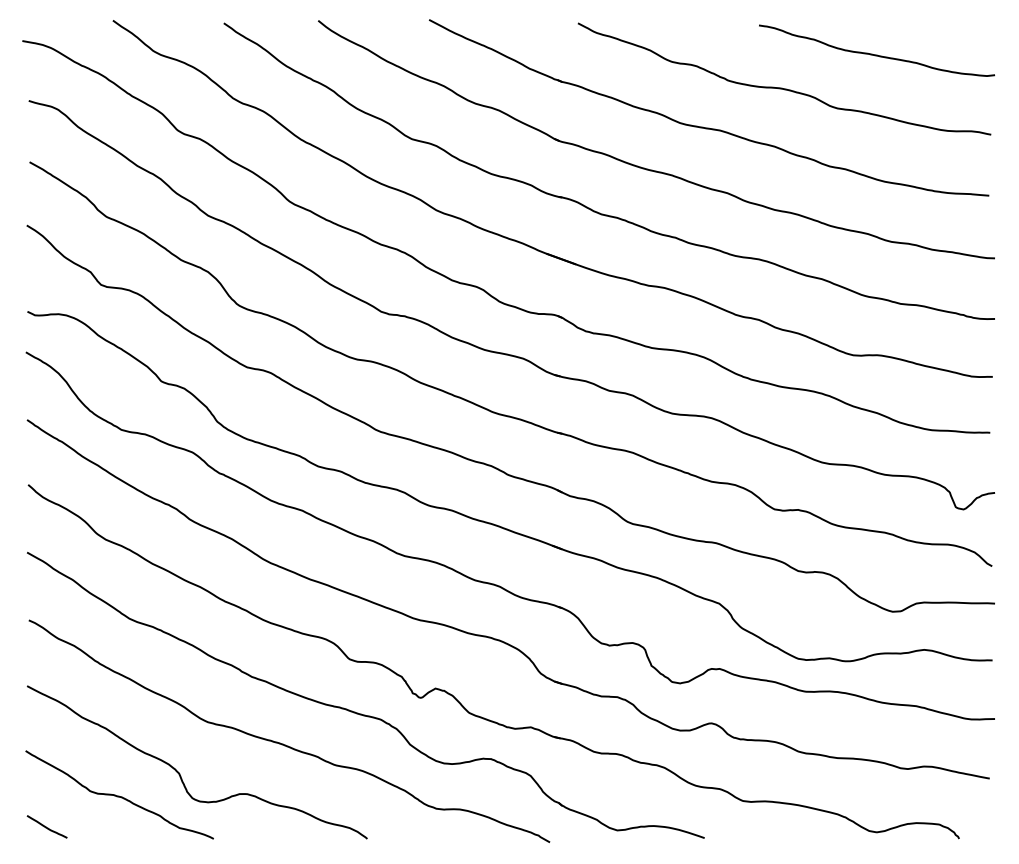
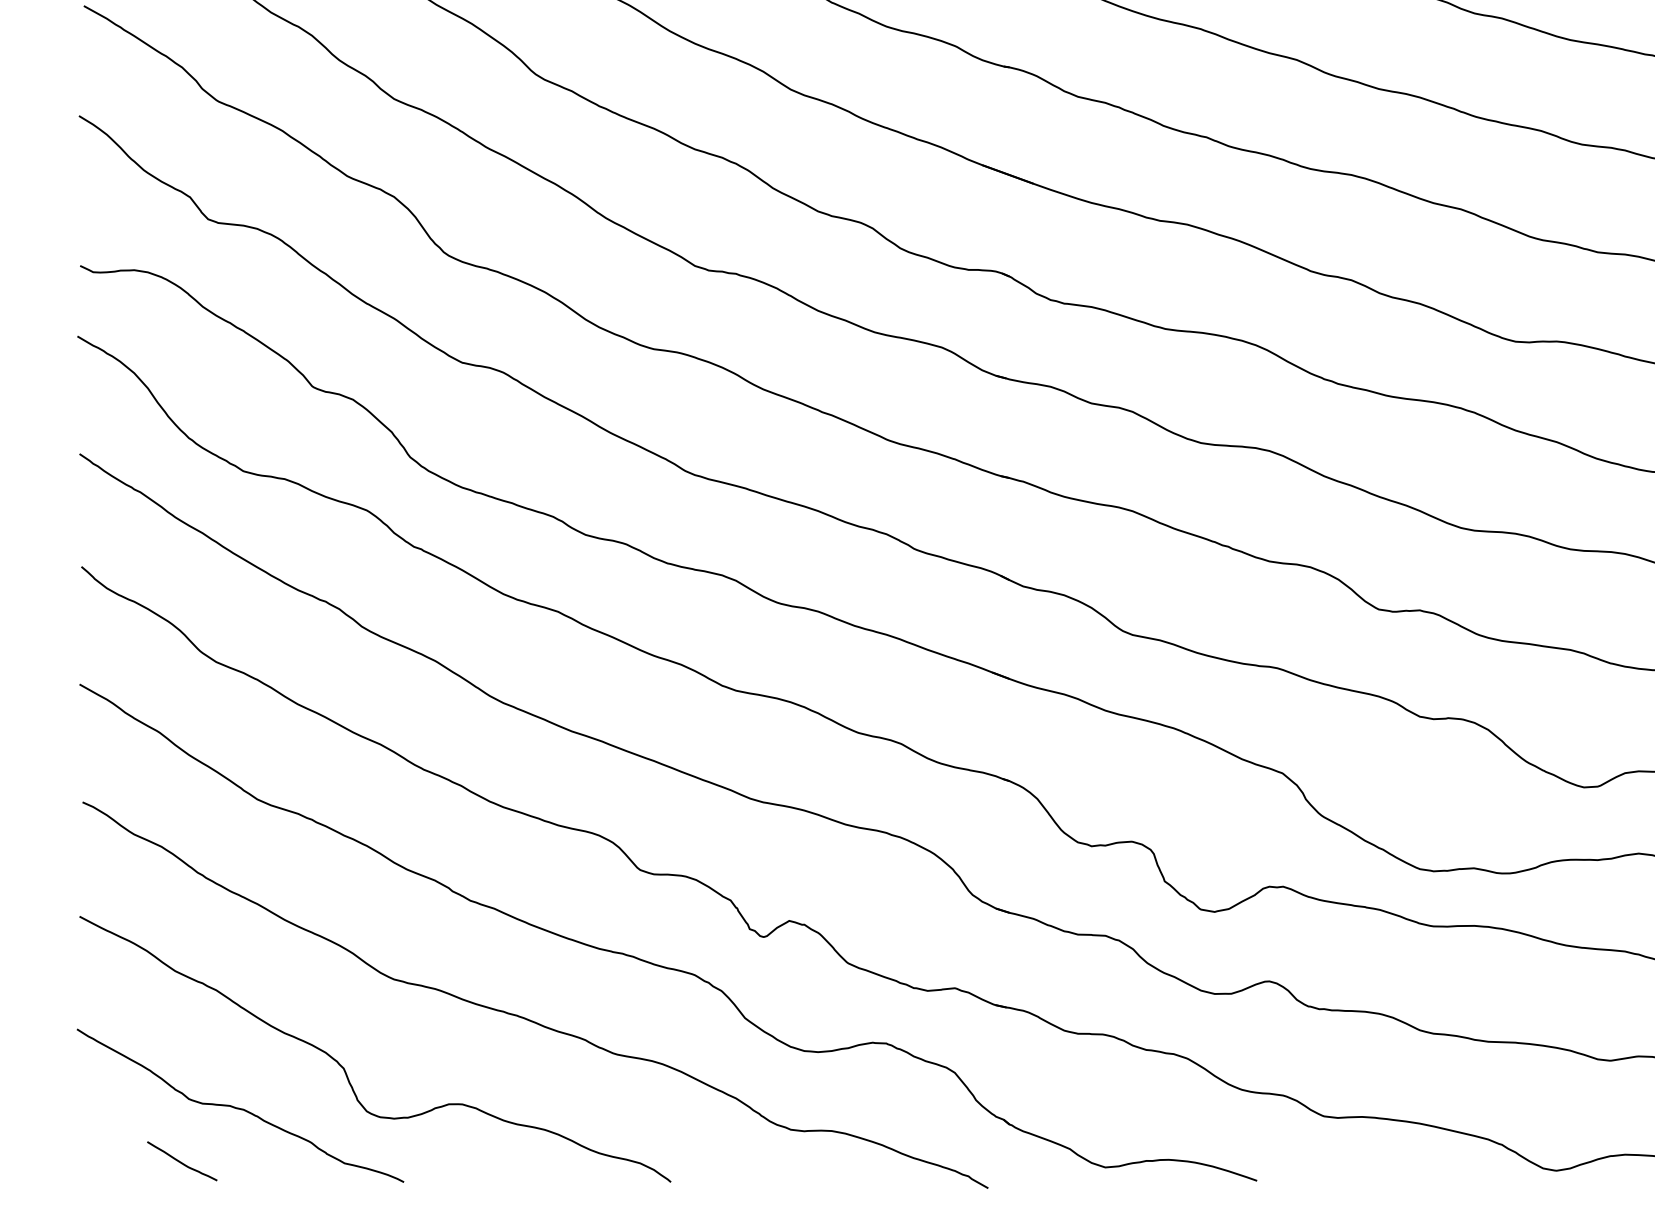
curve: (46, 826) -> (181, 1160), moved

